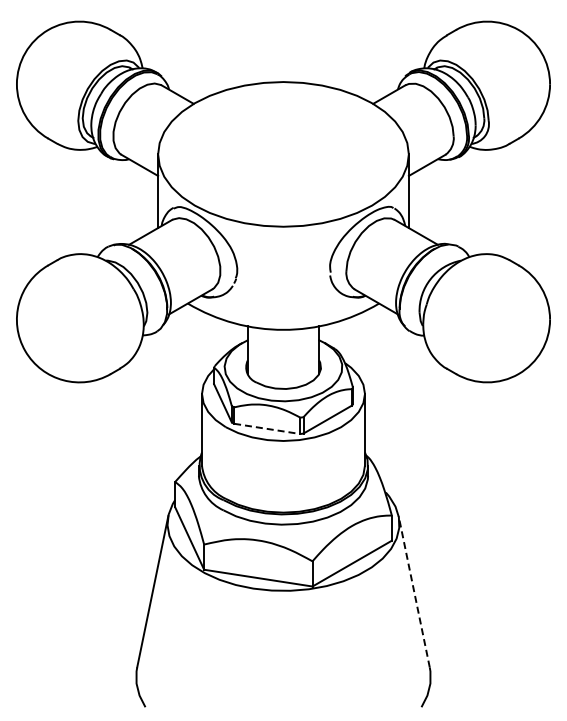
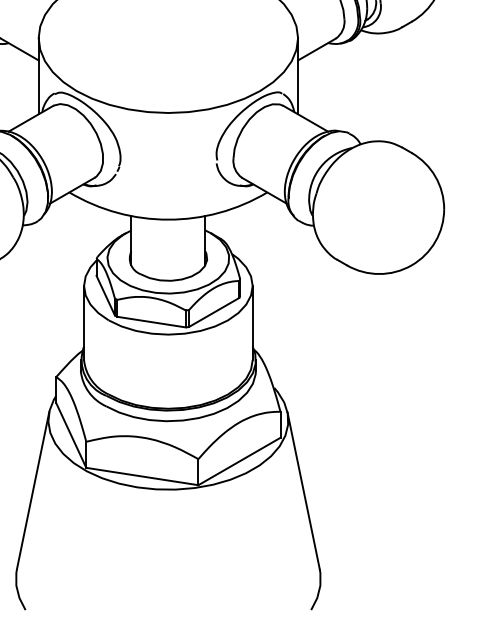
line: (267, 428) -> (151, 321), dashed -> solid
line: (414, 591) -> (303, 490), dashed -> solid

